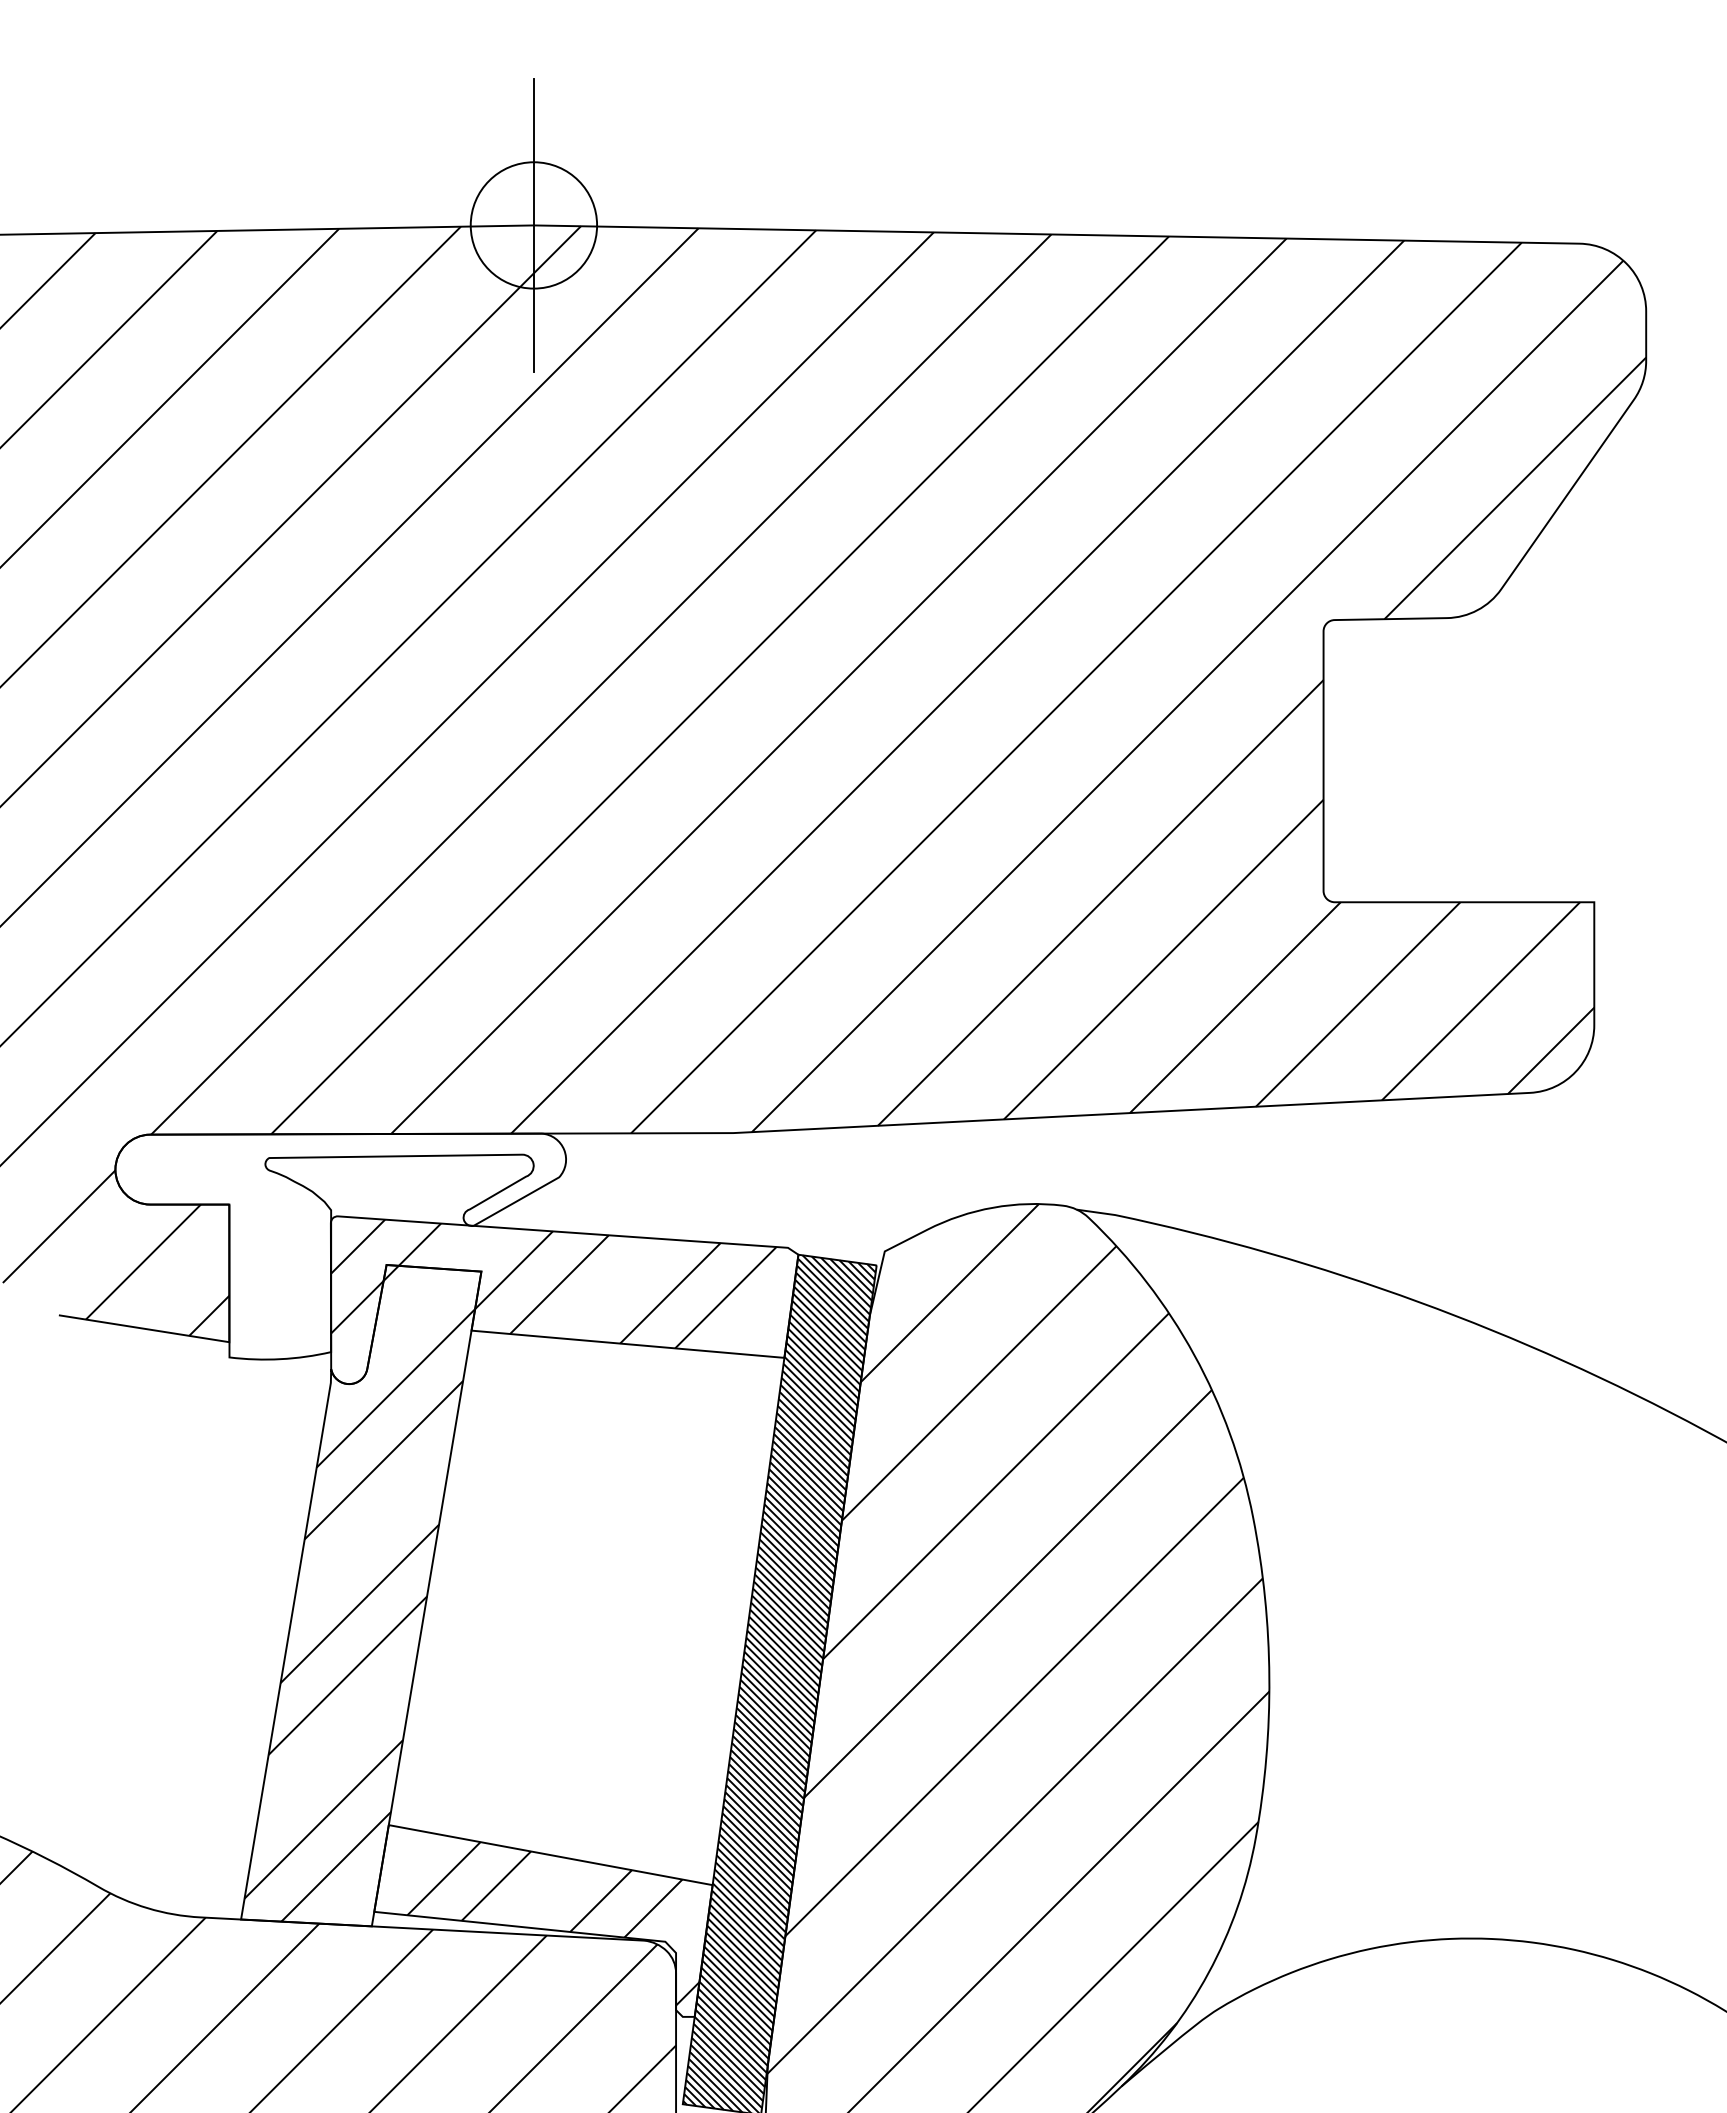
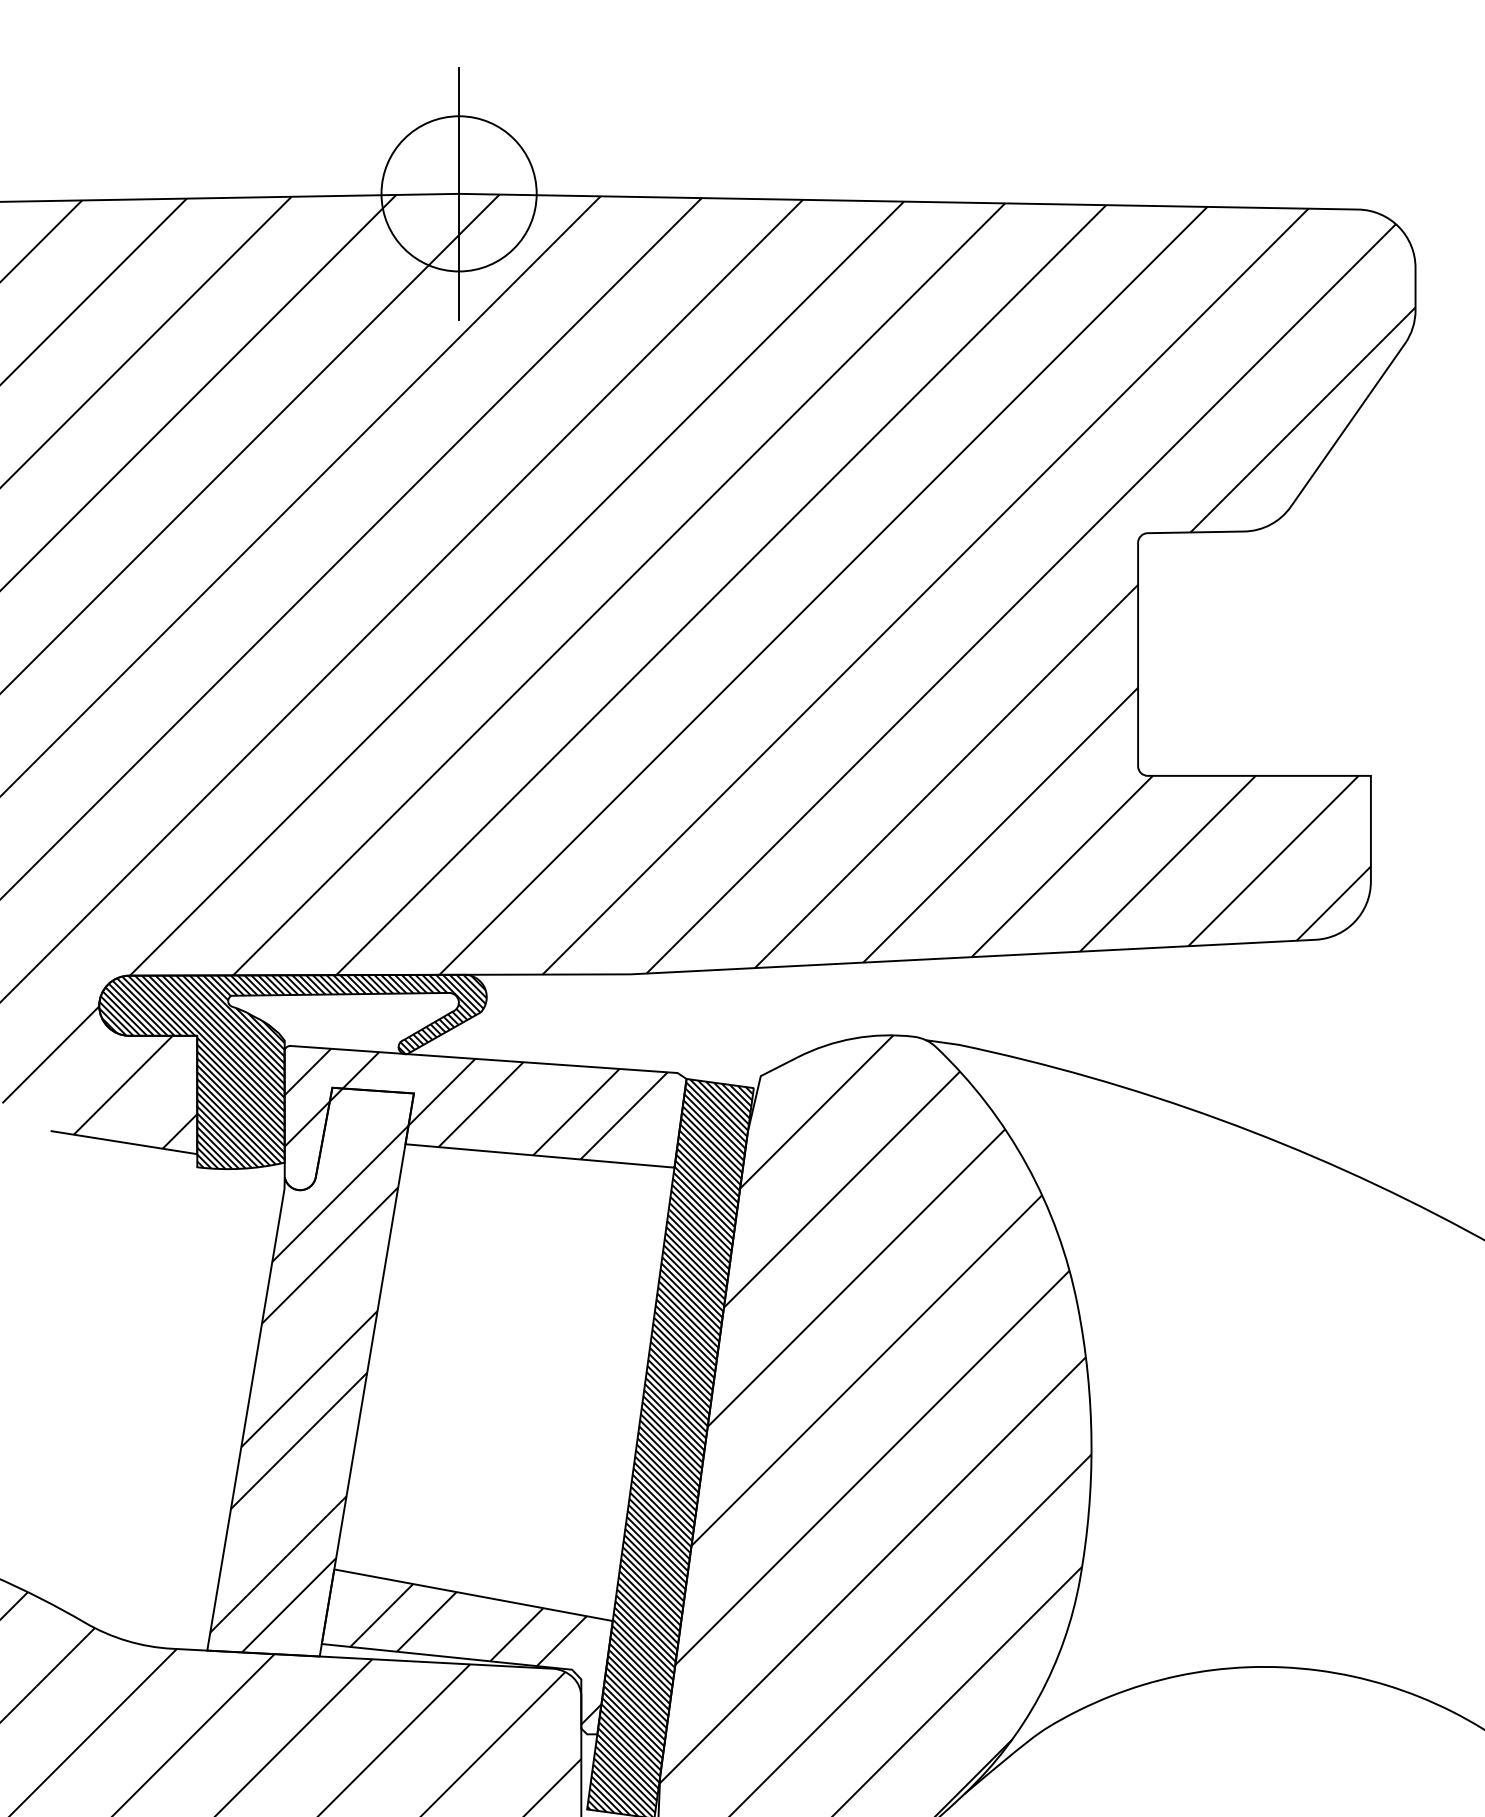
circle: (533, 225) -> (458, 193), size x1.43
hatch: (340, 1246) -> (292, 1071), added

